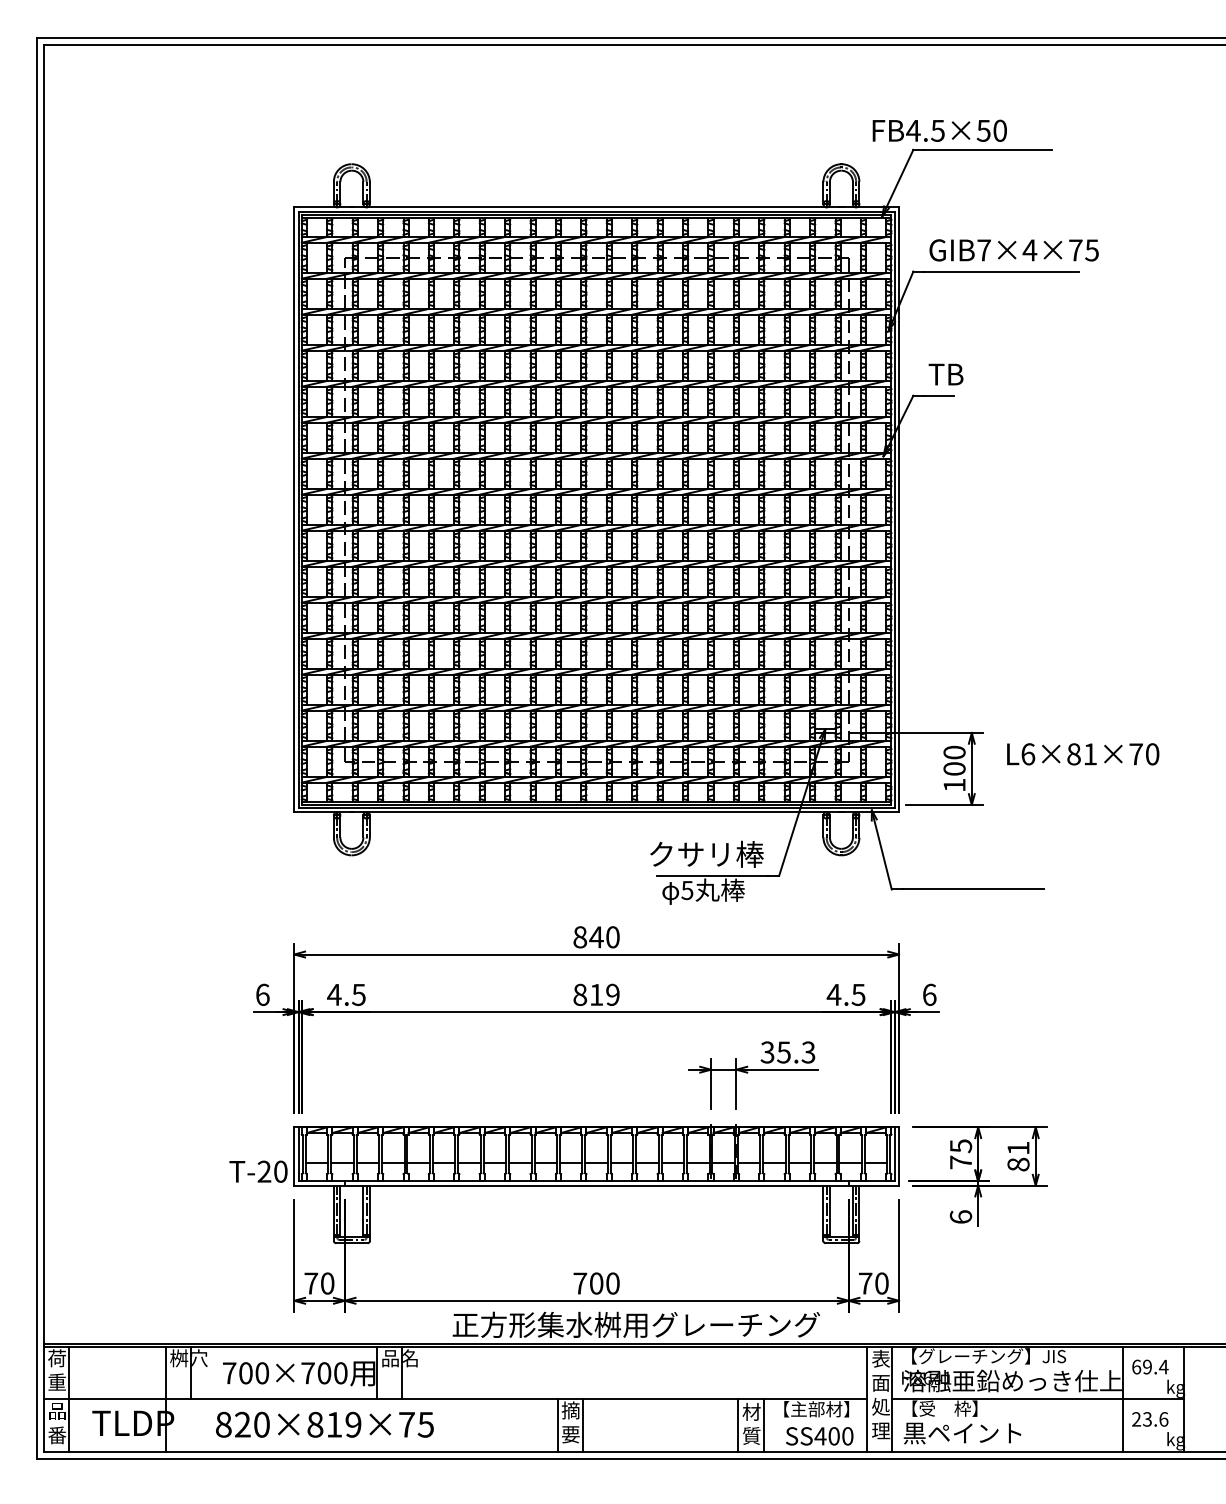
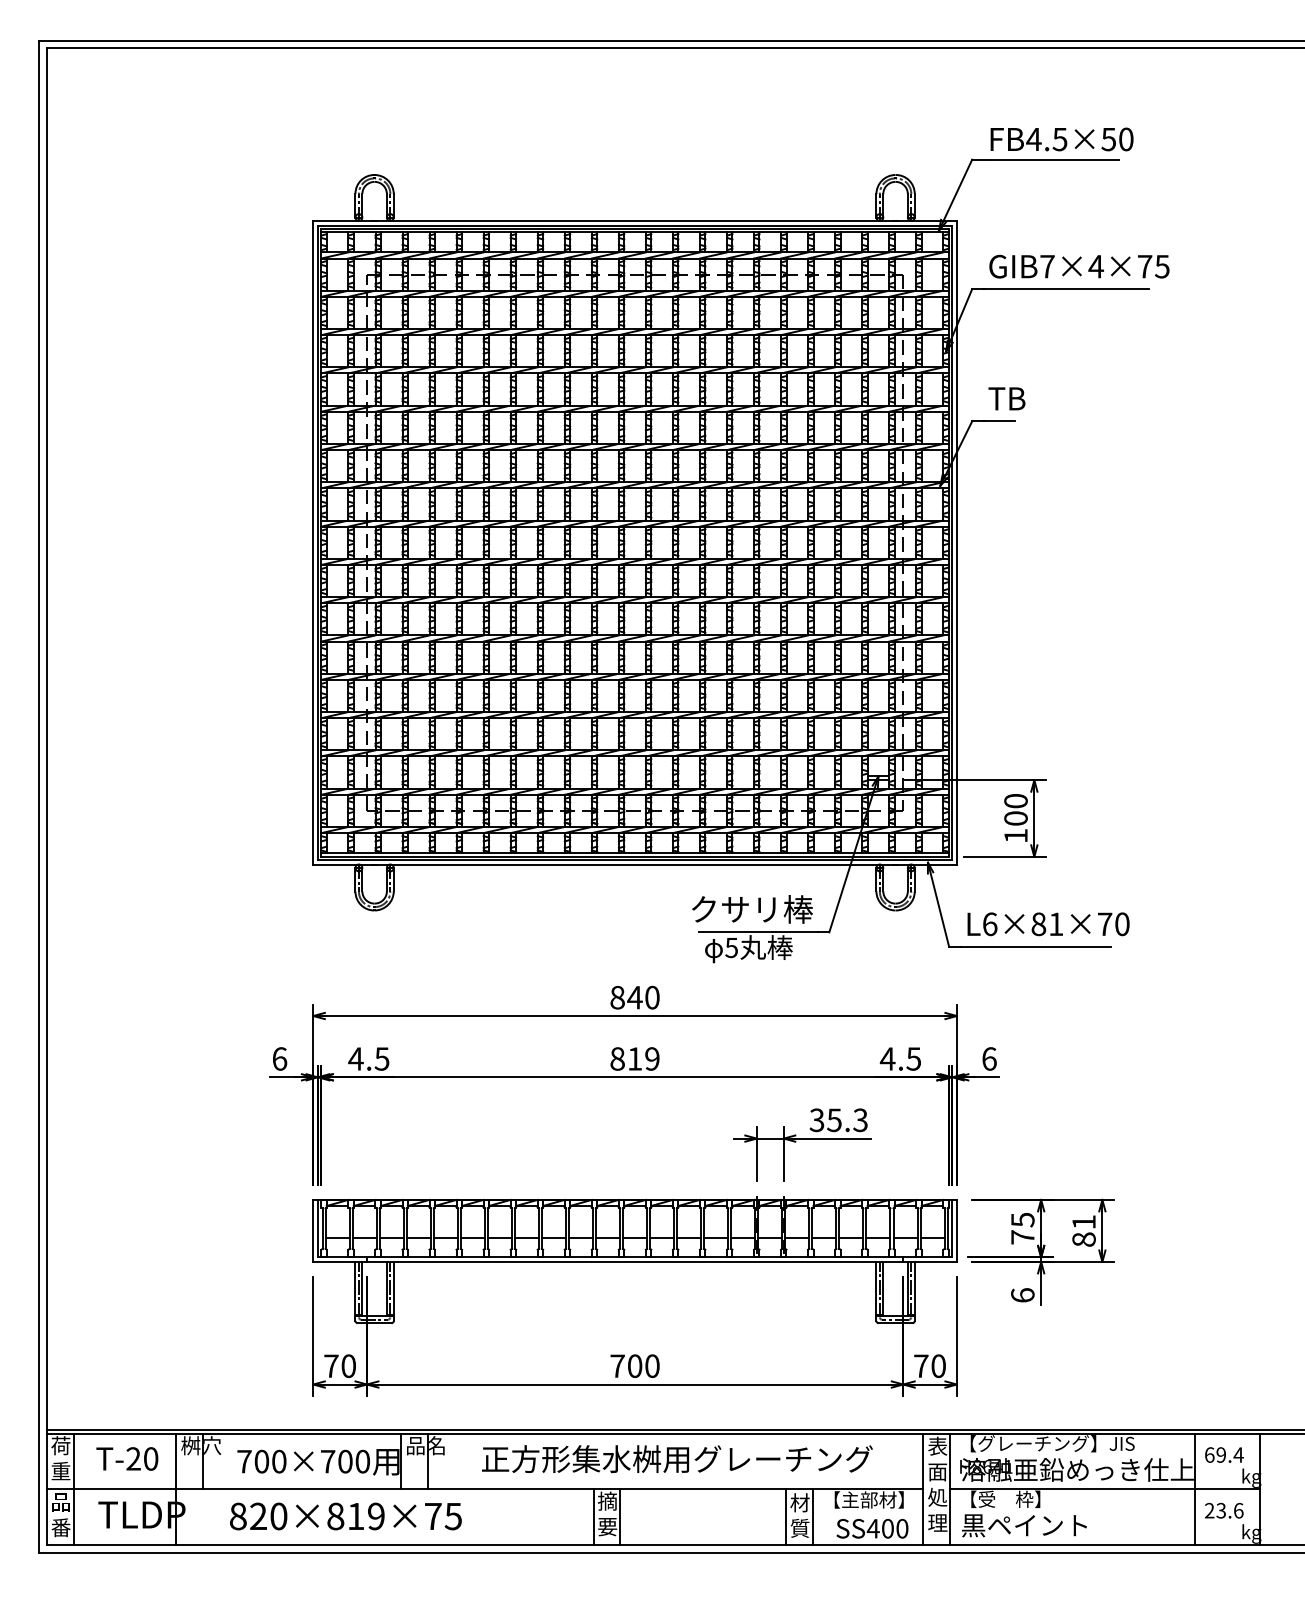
text: (939, 130) -> (1061, 139), moved
text: (1083, 754) -> (1048, 924), moved
text: (258, 1171) -> (127, 1458), moved
text: (635, 1324) -> (676, 1458), moved

